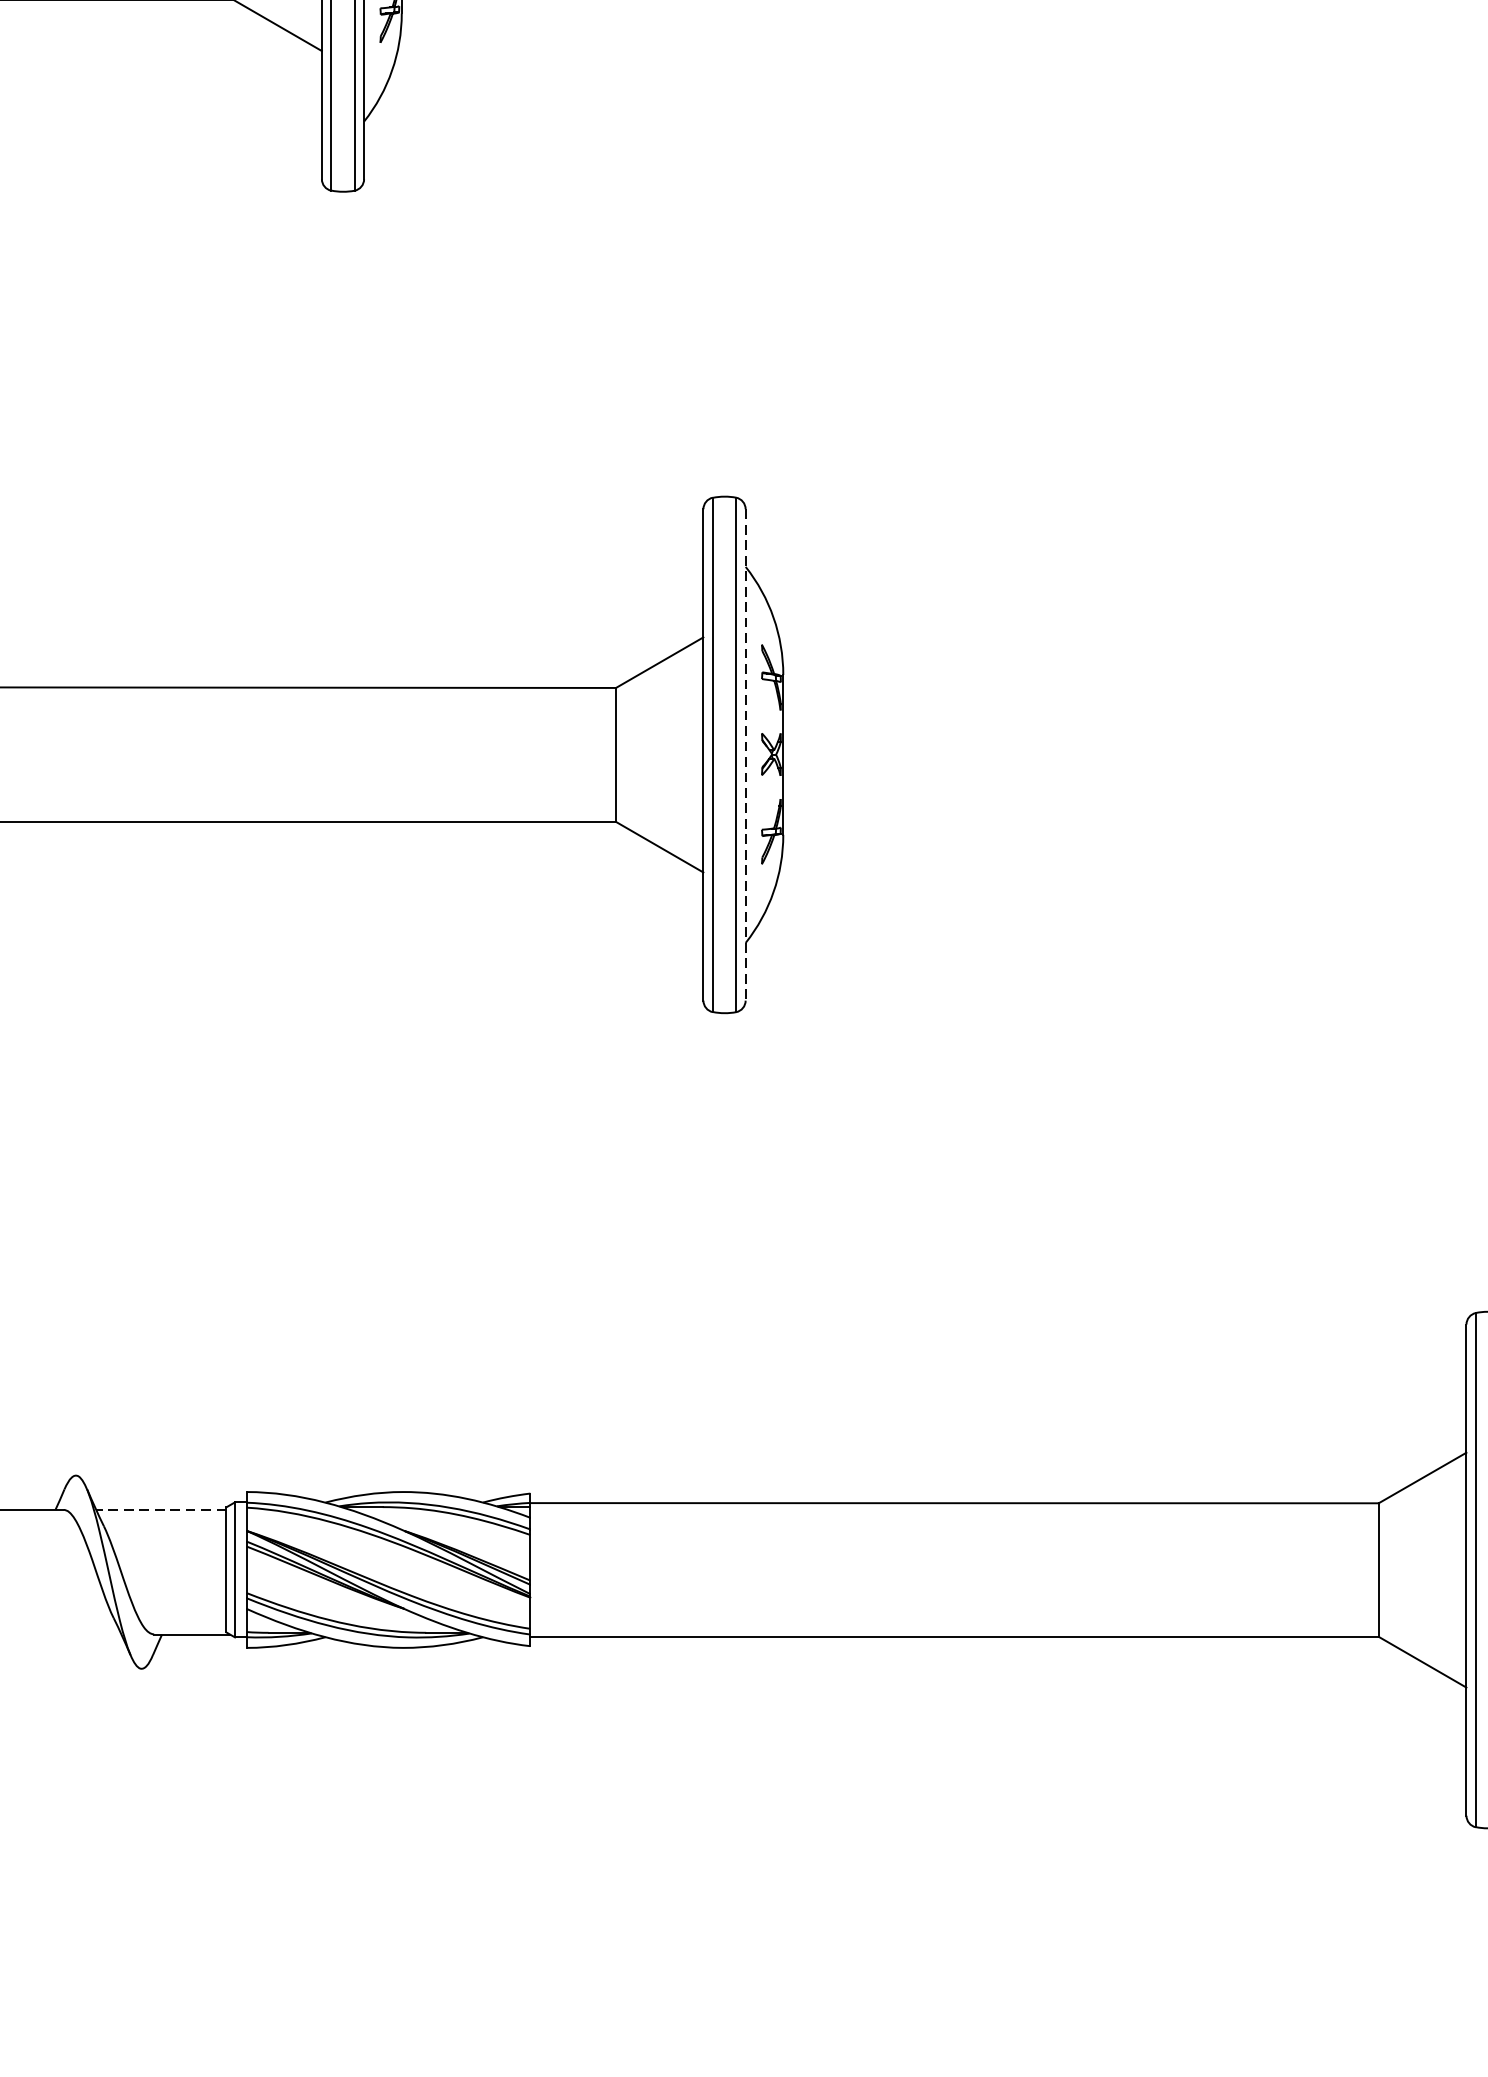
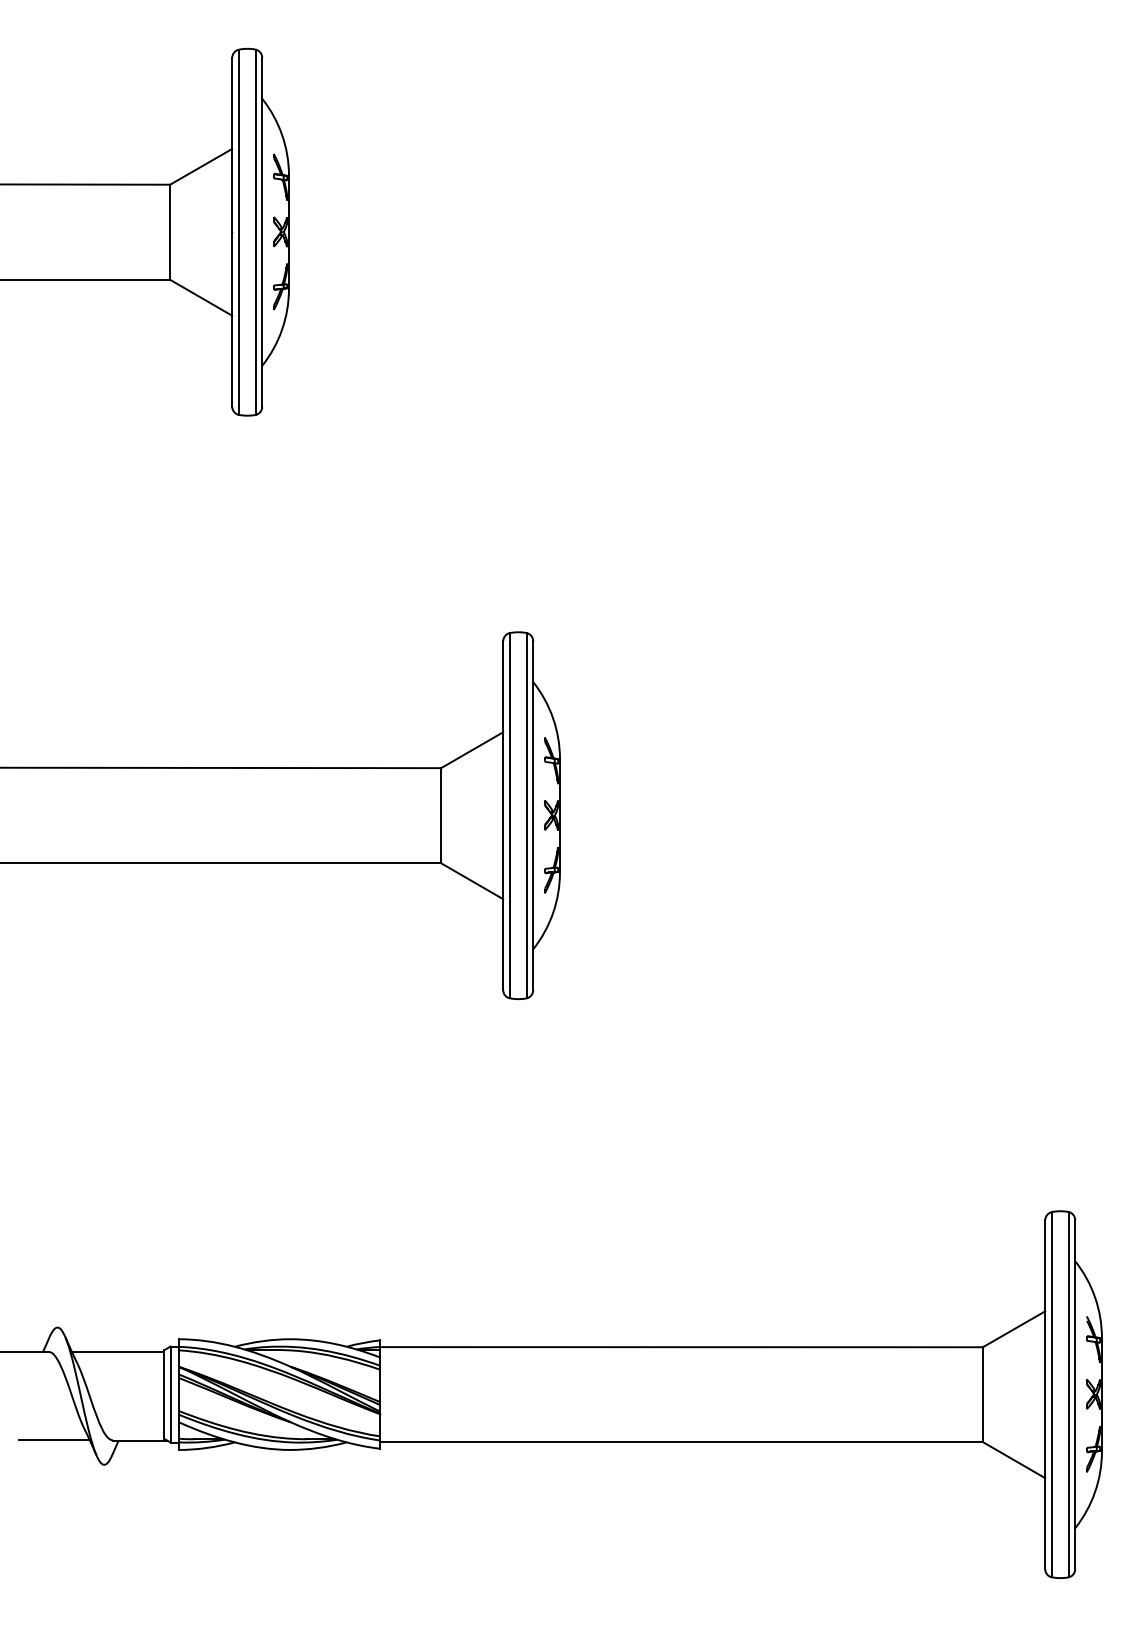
line: (746, 754) -> (533, 815), dashed -> solid
line: (160, 1509) -> (117, 1351), dashed -> solid
line: (71, 1634) -> (54, 1440), added

